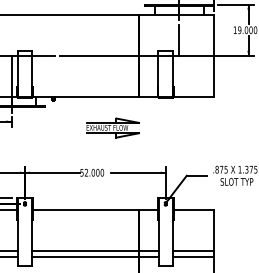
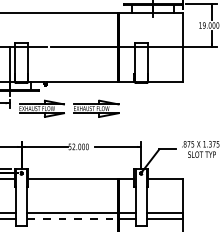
line: (179, 39) -> (153, 33), removed
part: (48, 127) -> (41, 108), added
line: (85, 257) -> (73, 219), solid -> dashed

